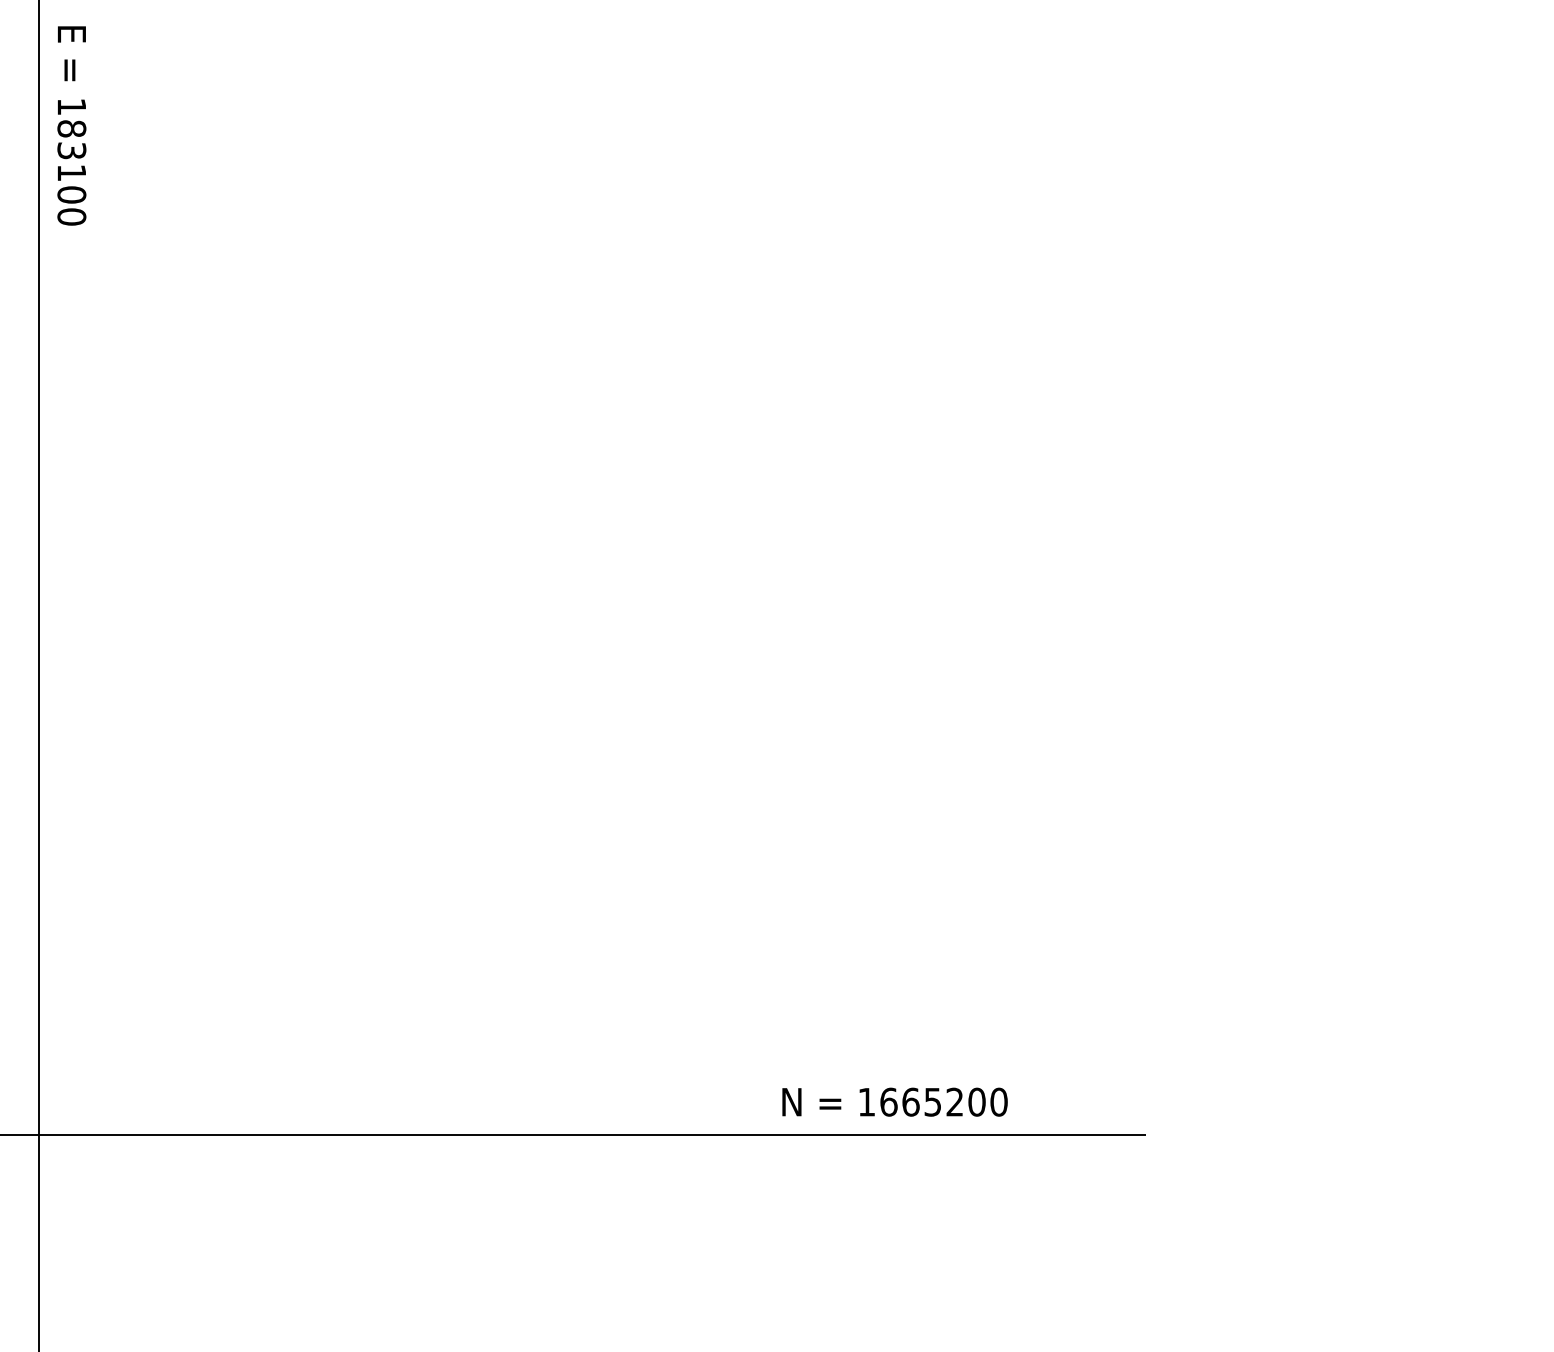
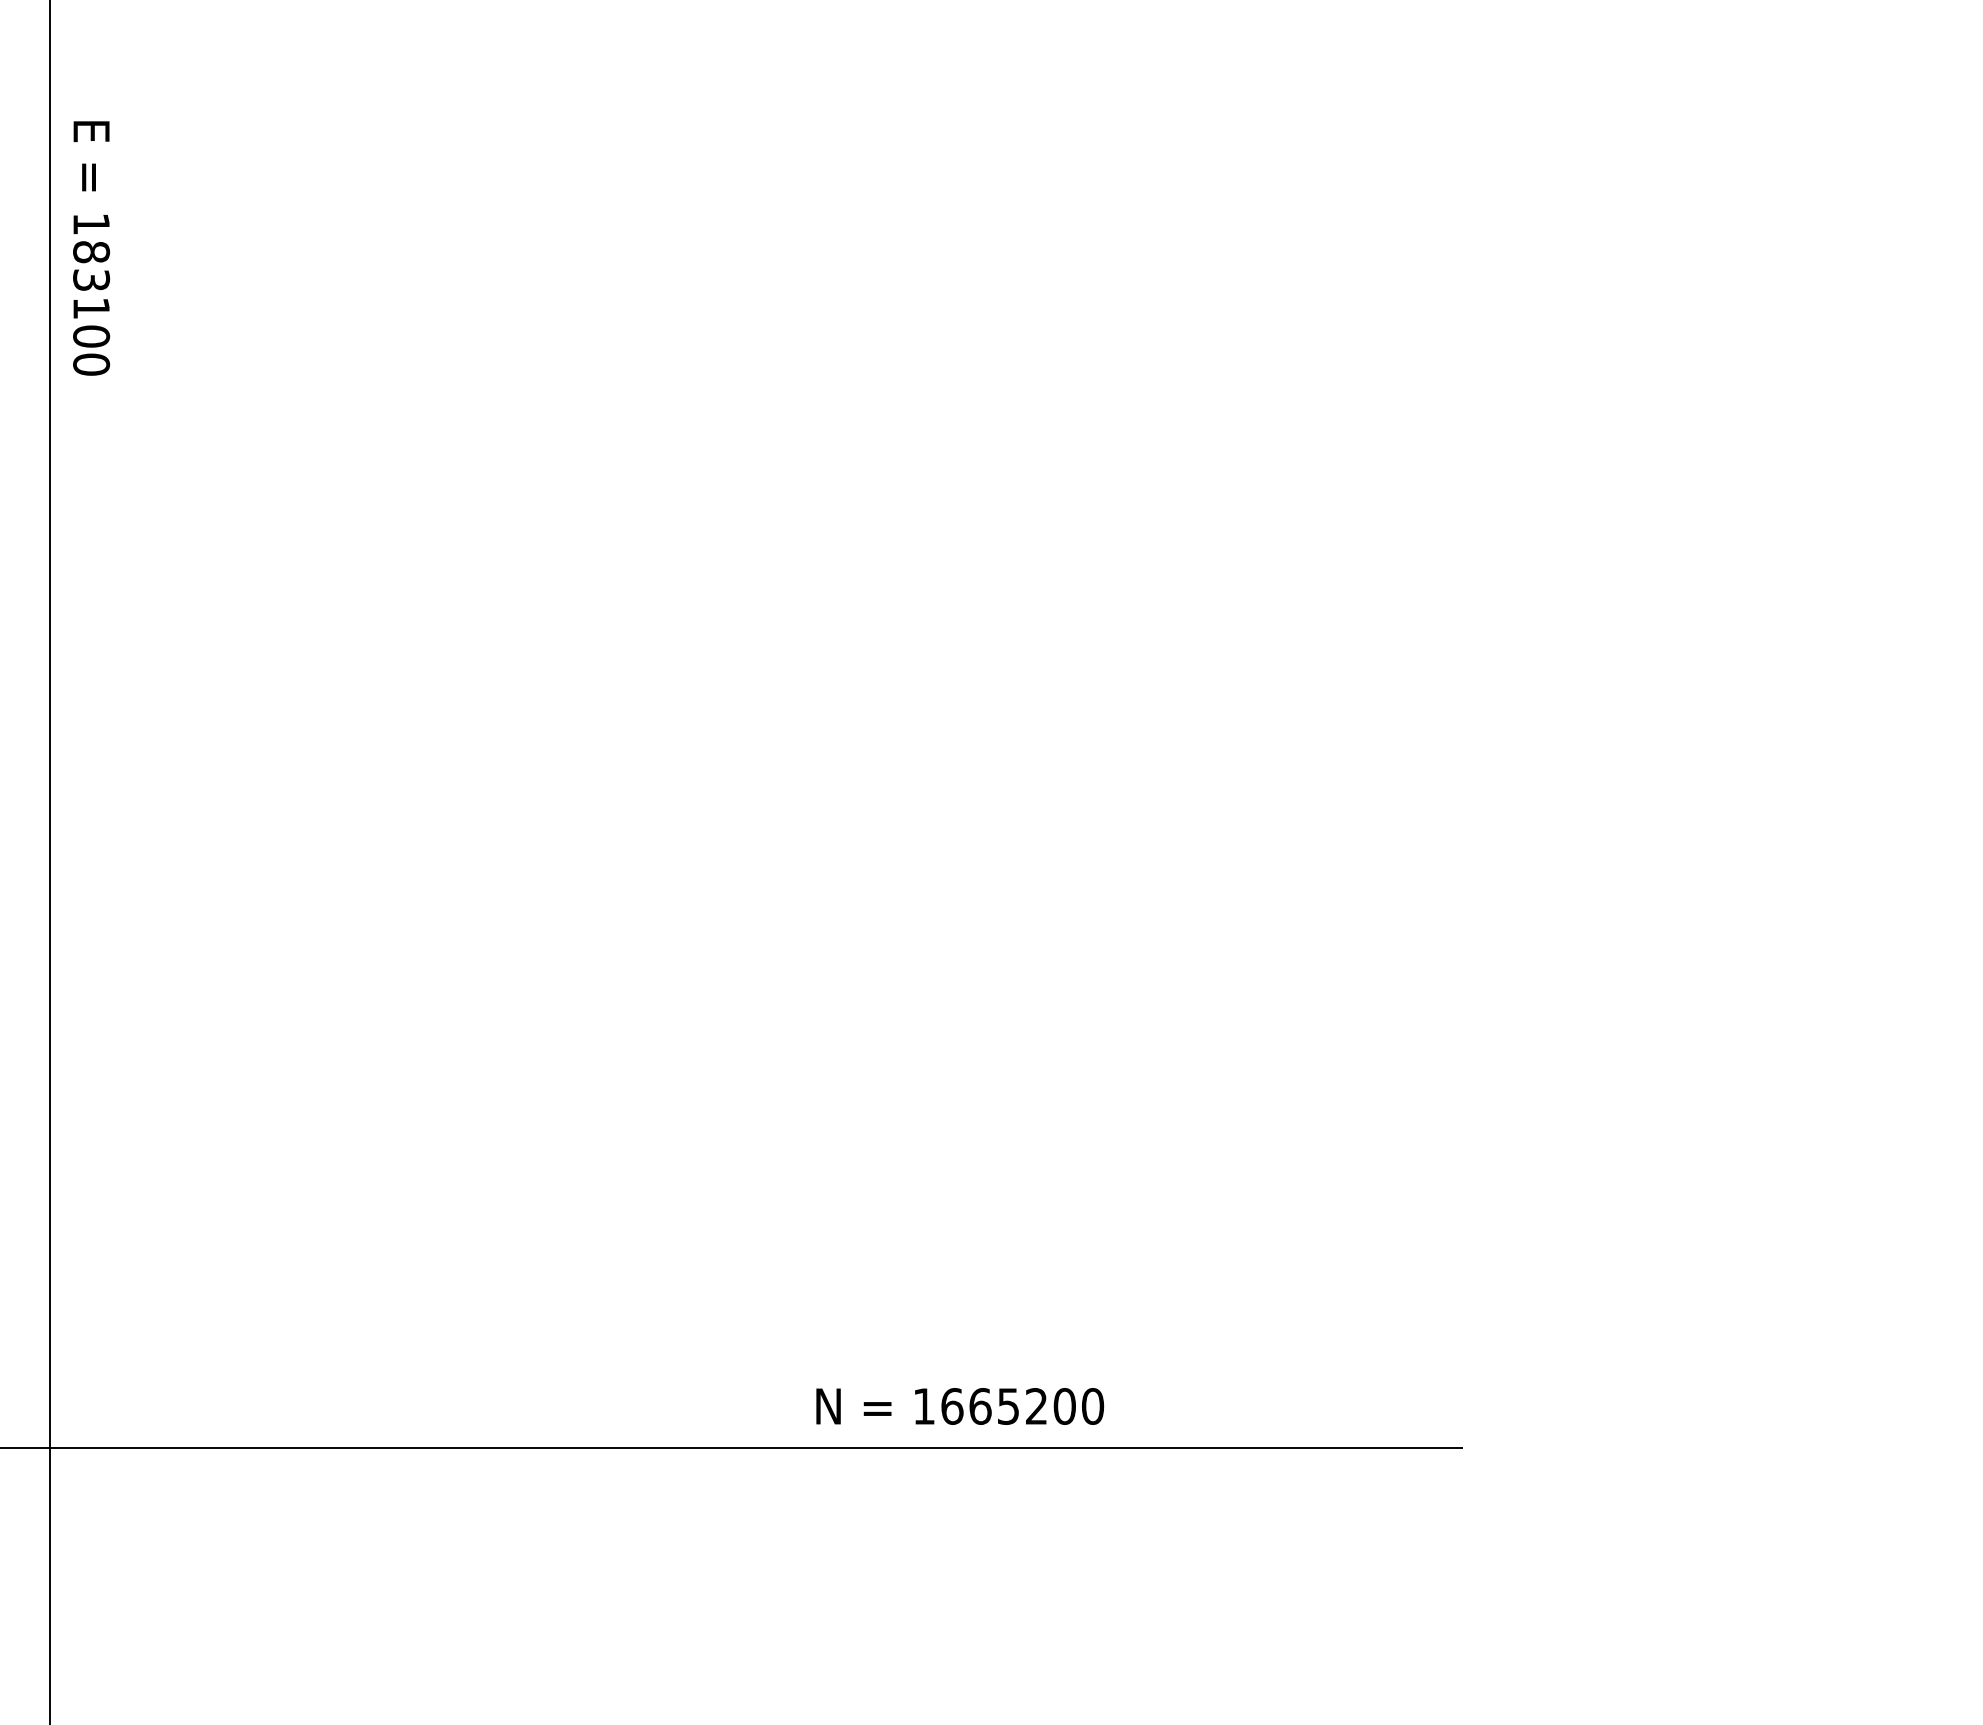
text: (71, 125) -> (91, 248), moved
text: (895, 1102) -> (960, 1406), moved

